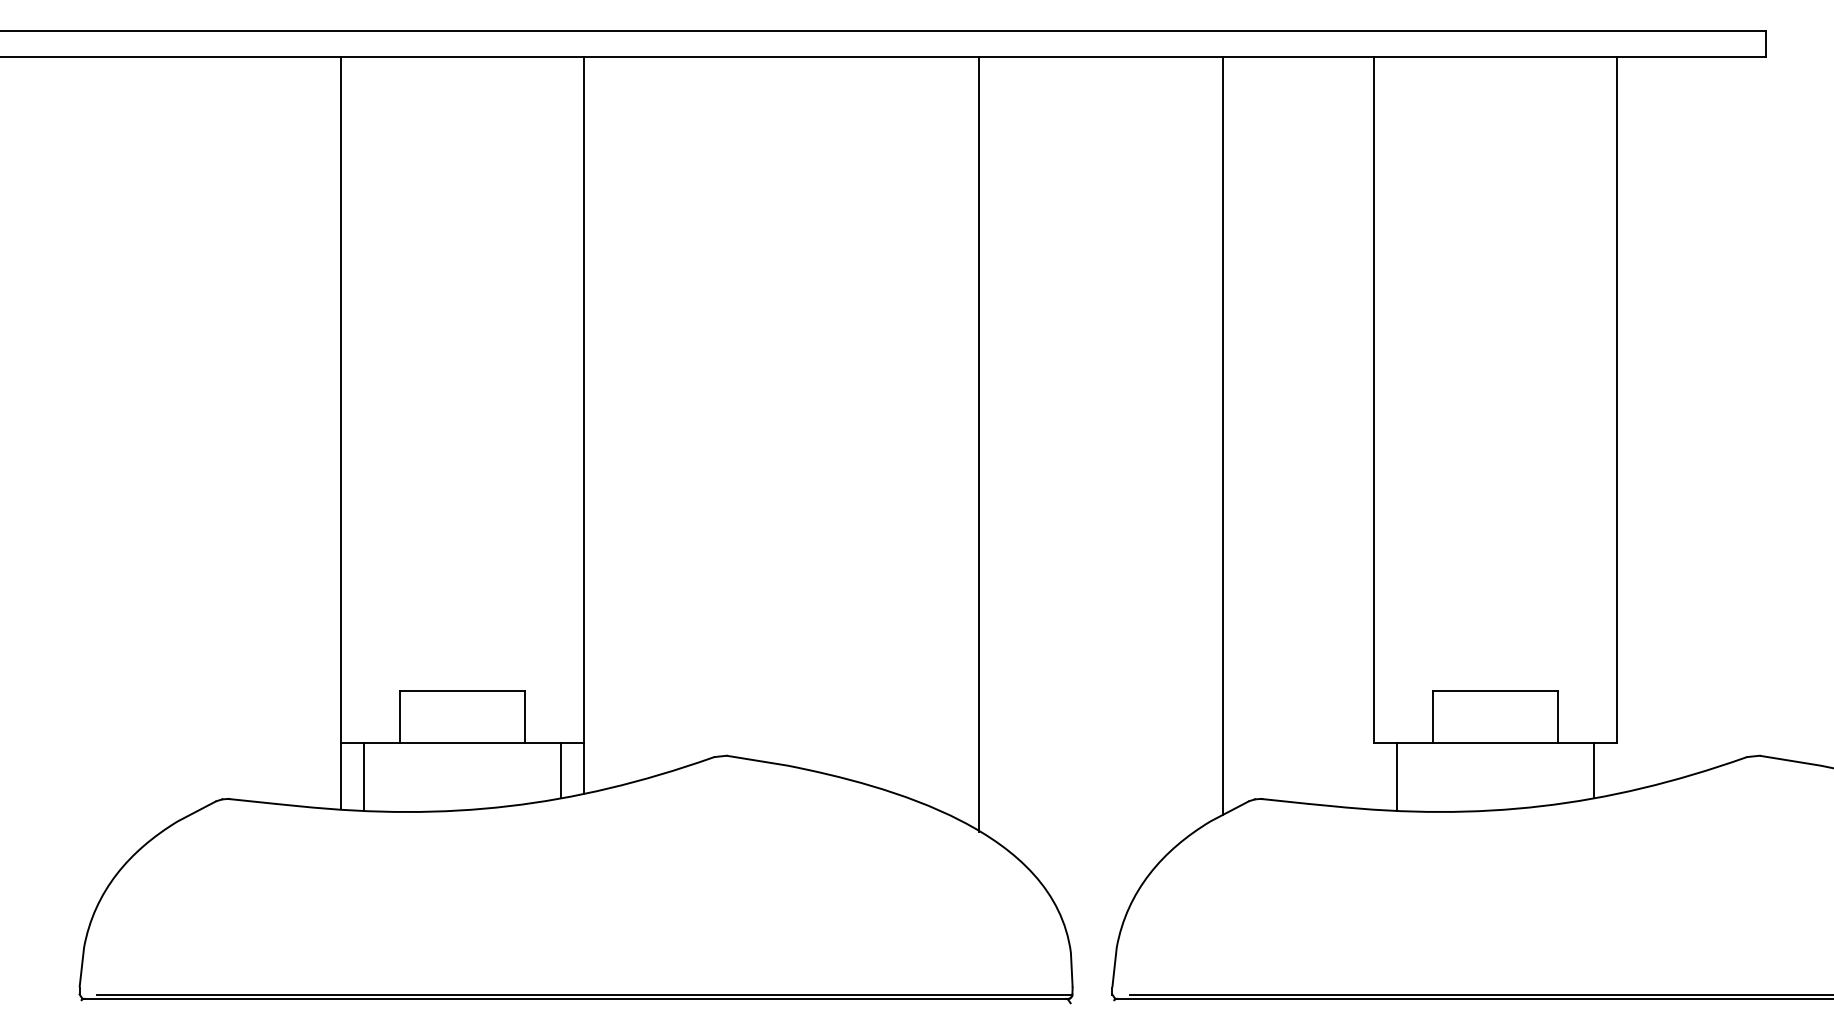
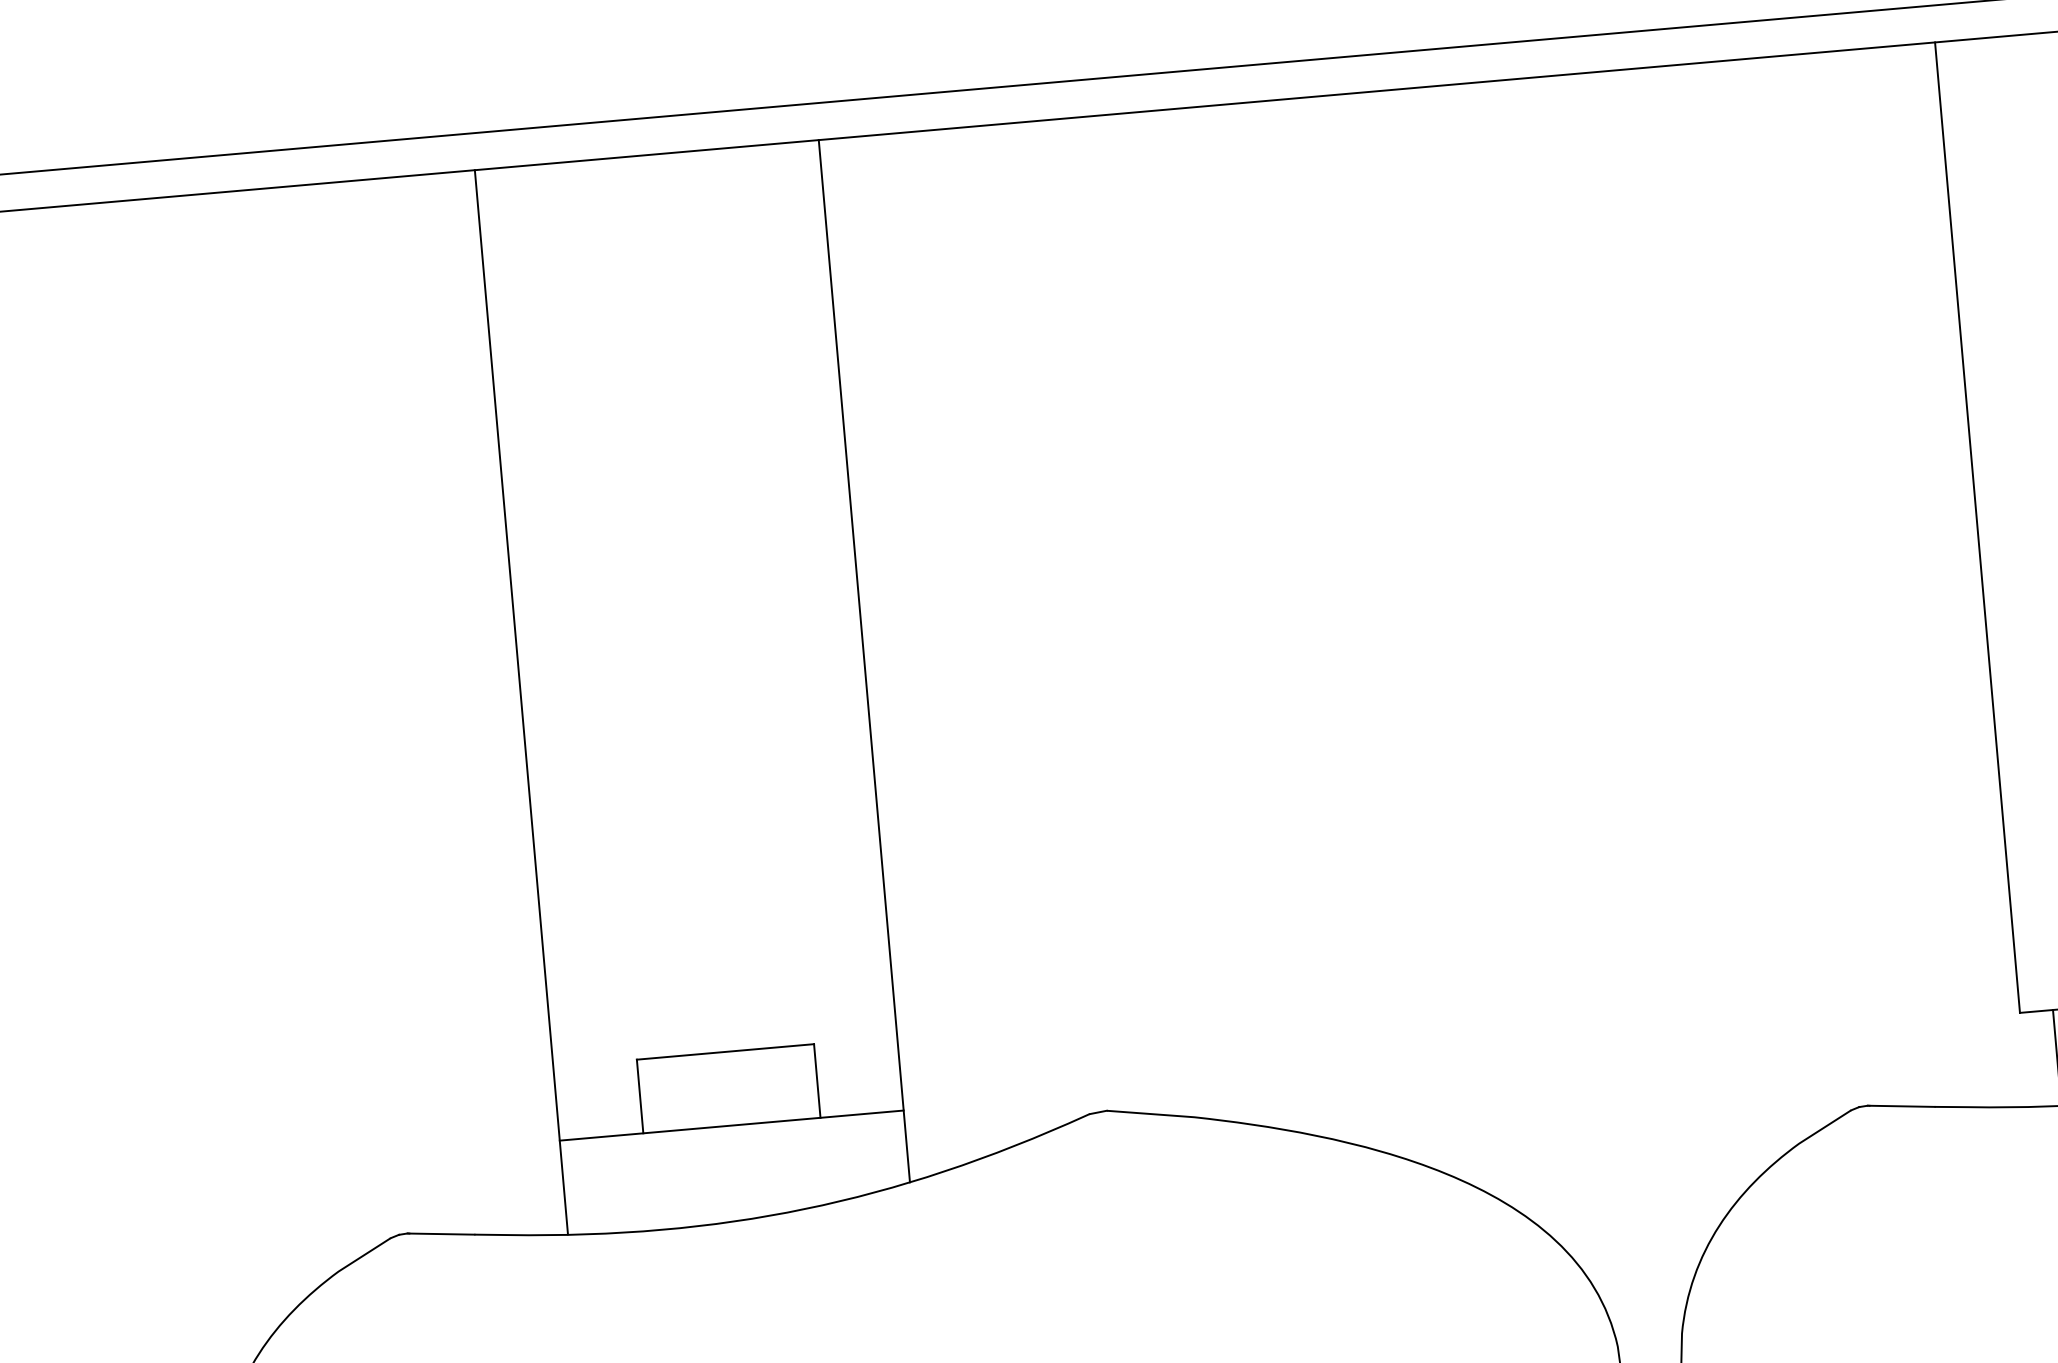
line: (1222, 435) -> (1768, 596), removed
line: (979, 443) -> (1425, 637), removed
line: (560, 770) -> (873, 1152), removed
line: (364, 776) -> (597, 1184), removed

